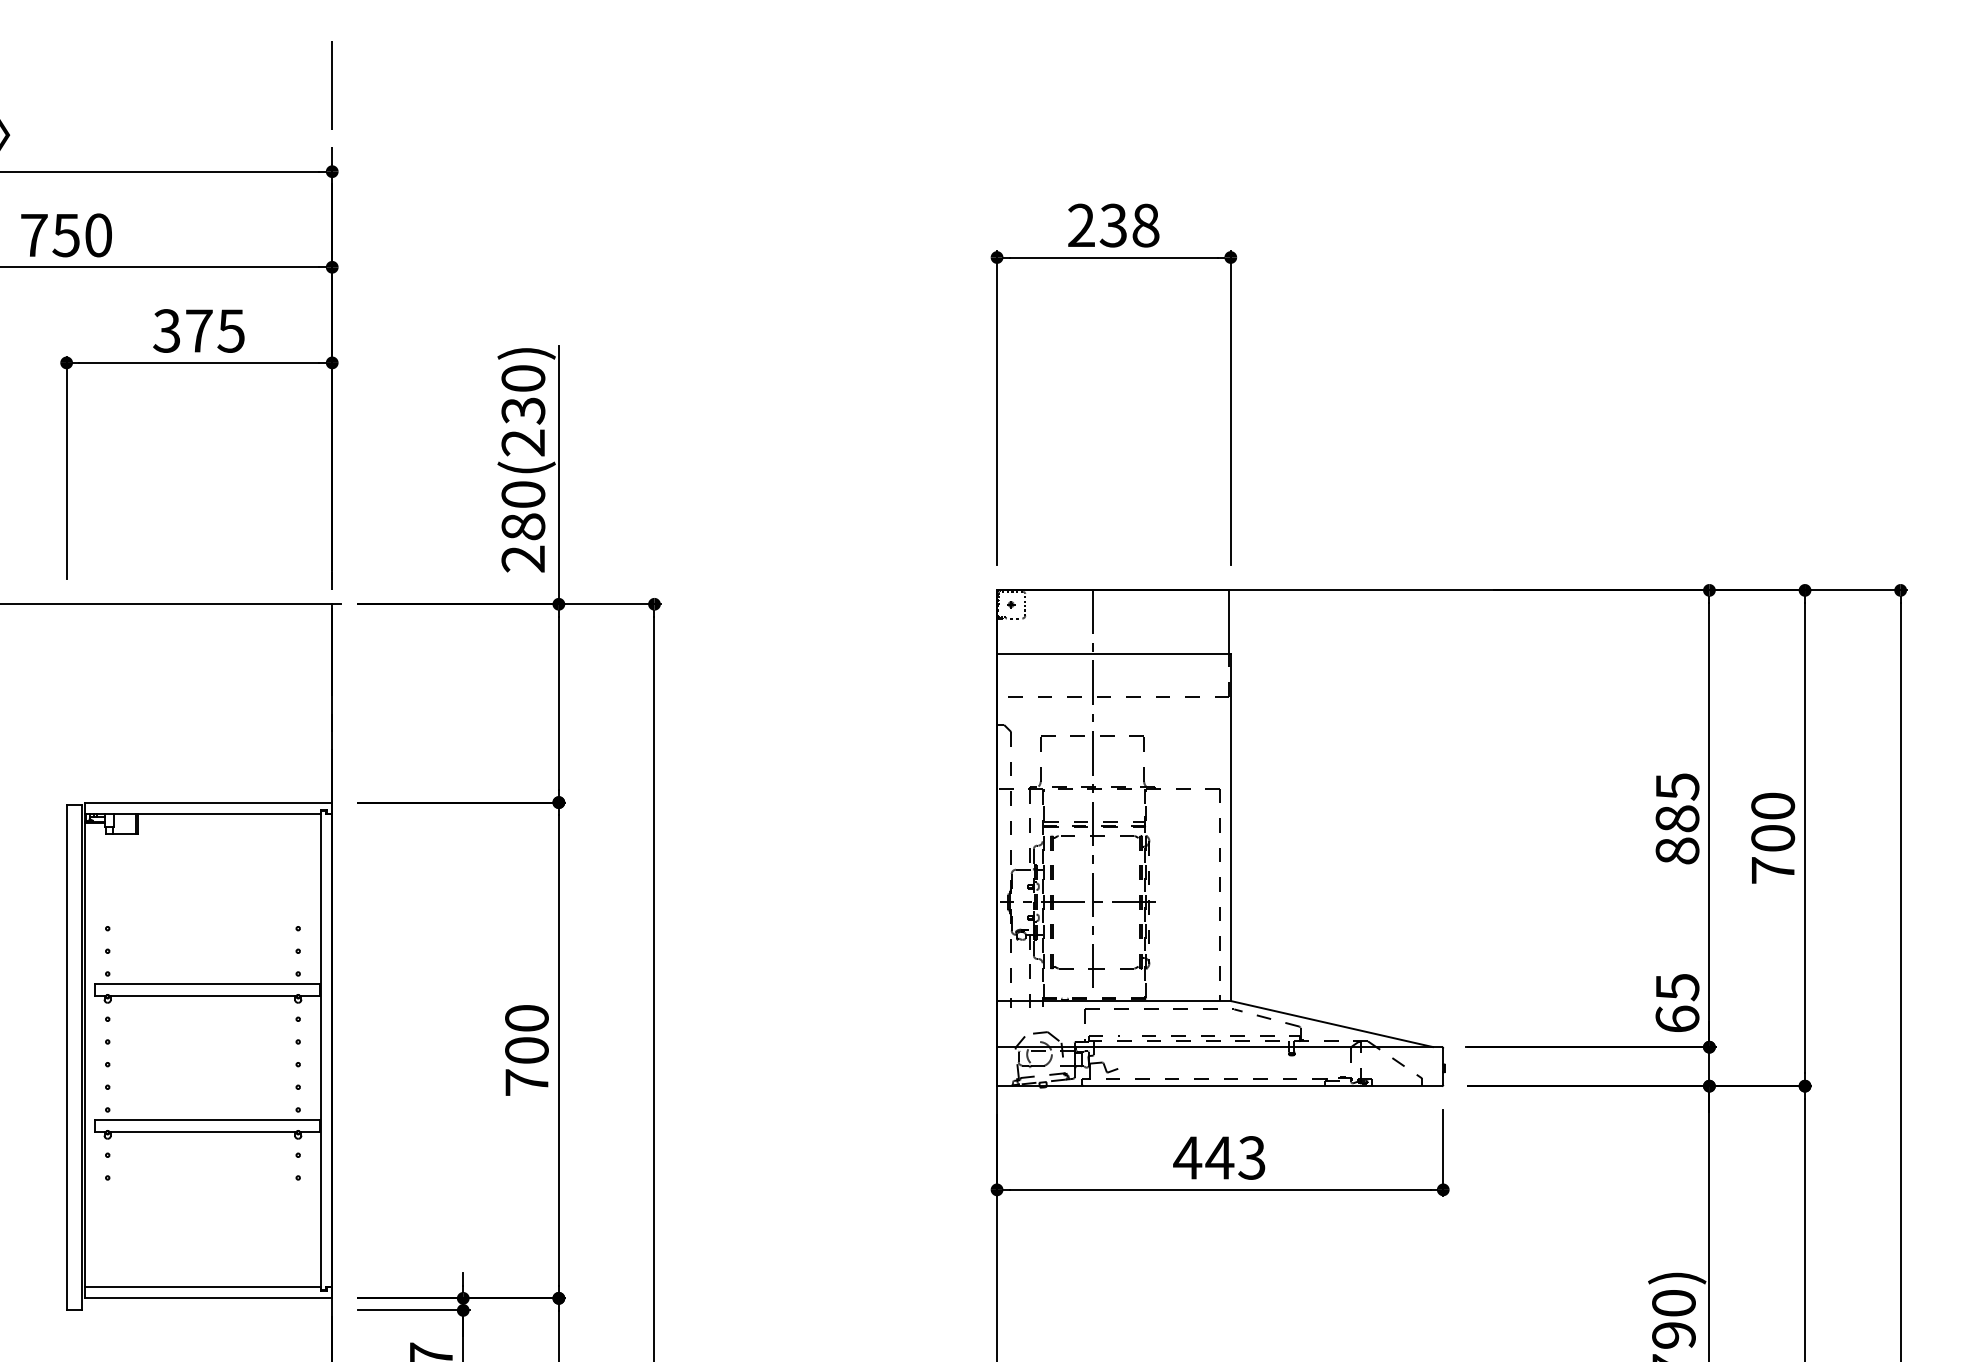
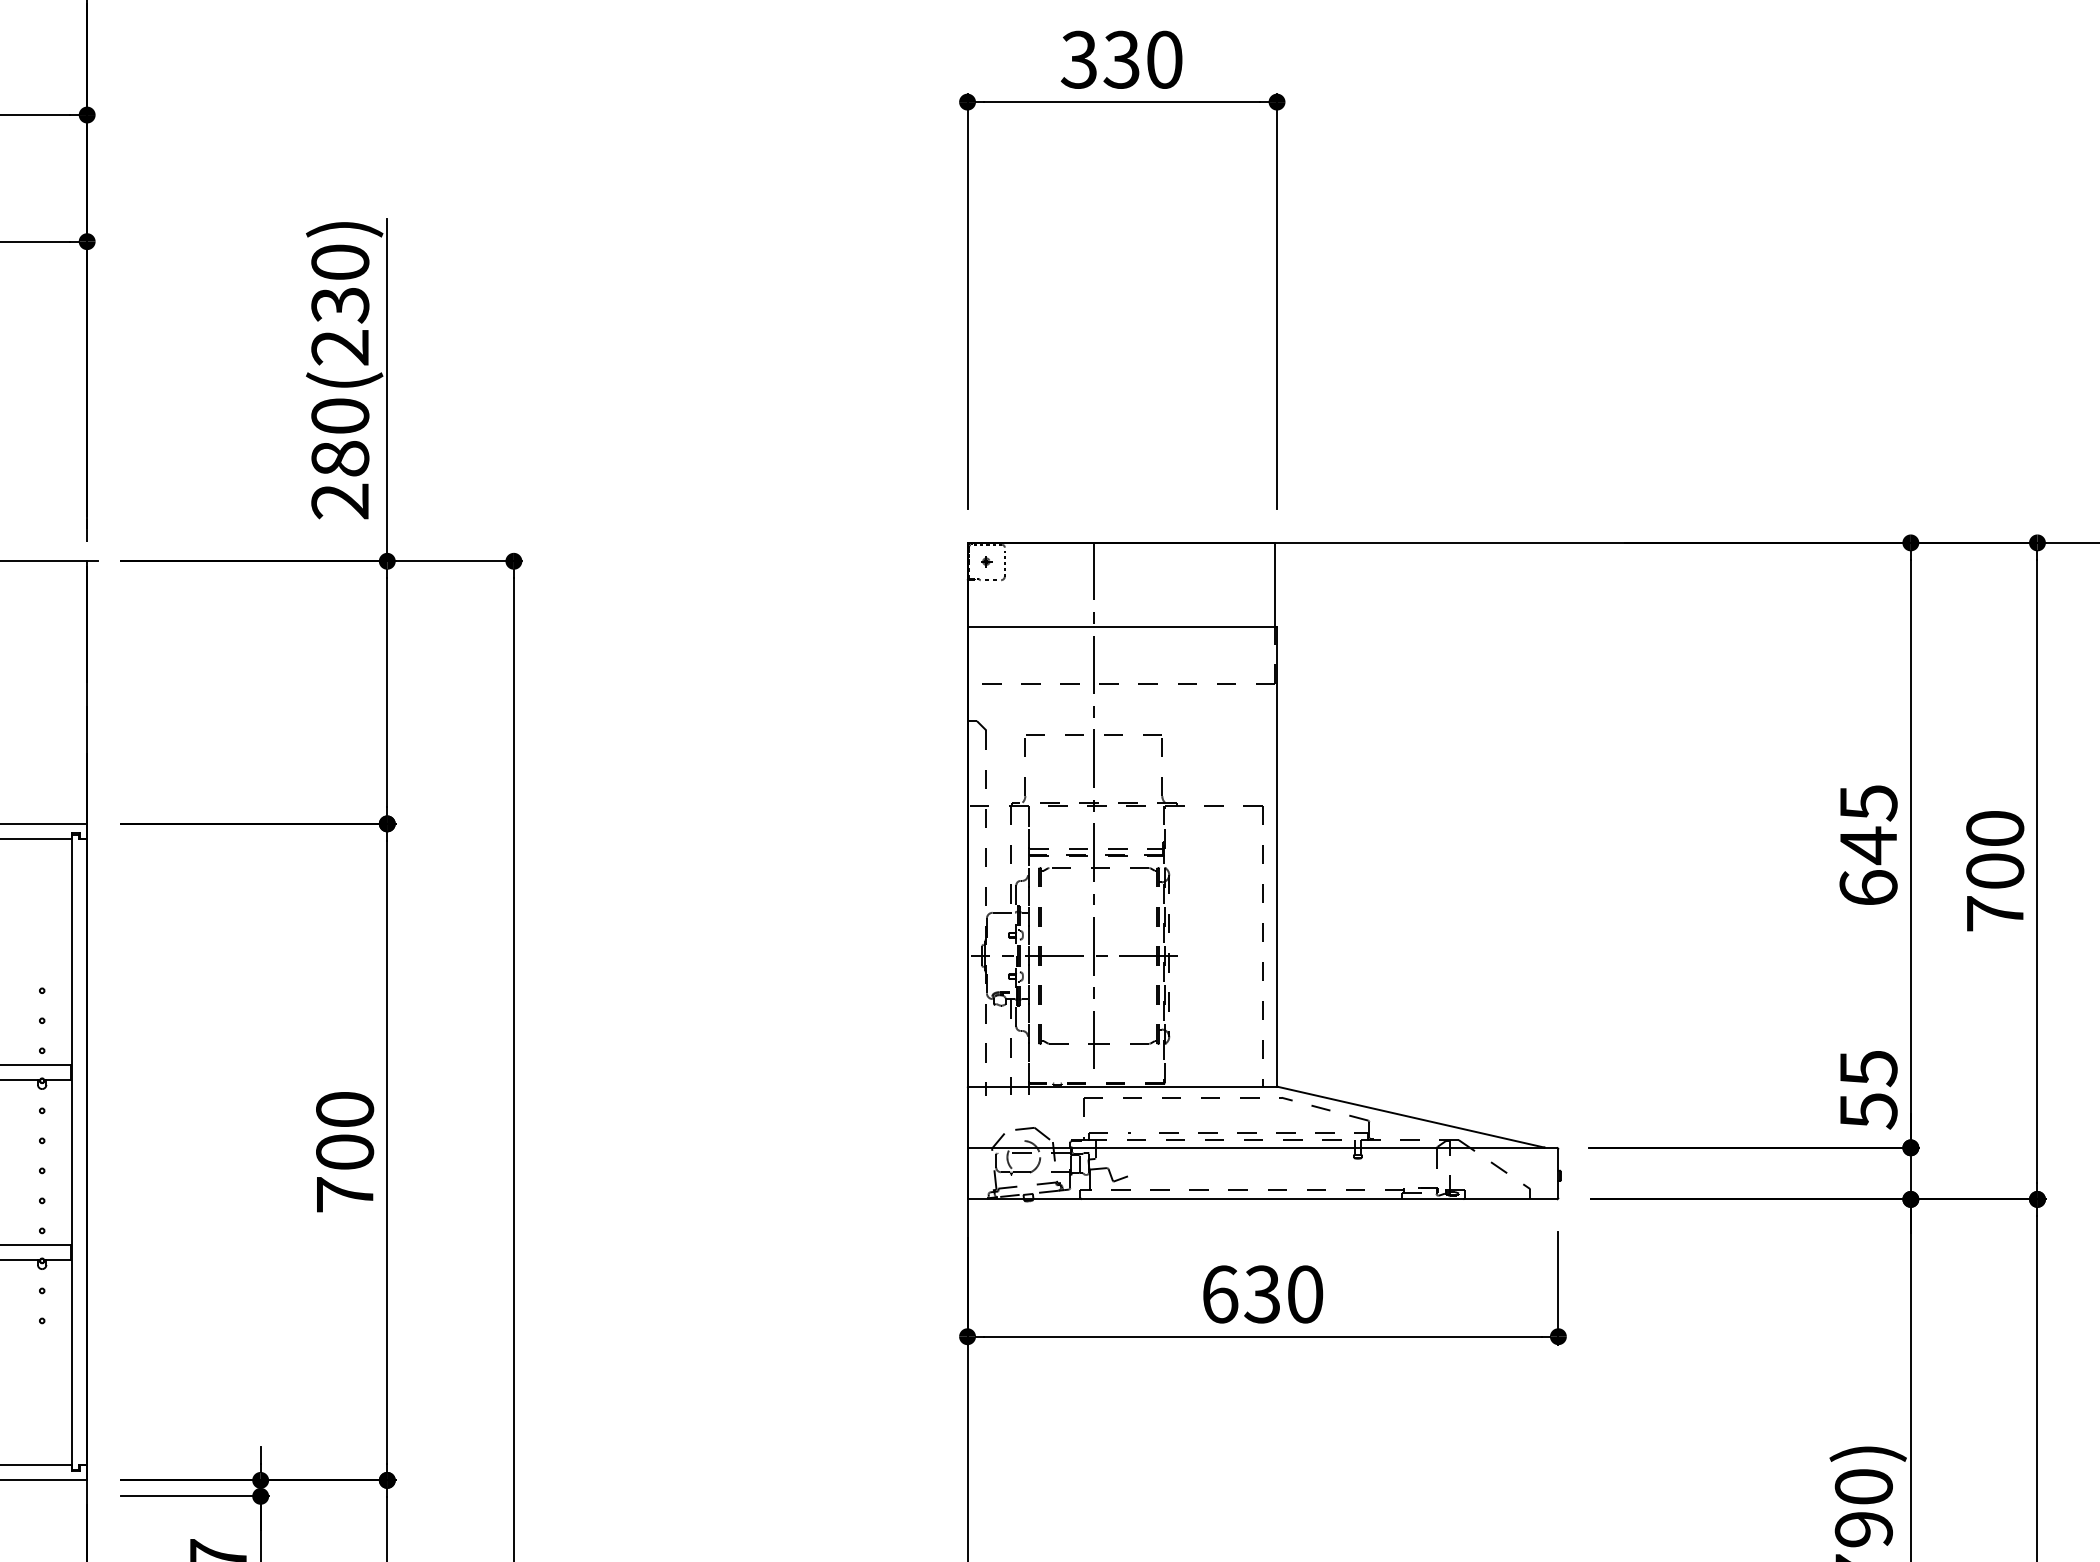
text: (1113, 225) -> (1121, 59), 238 -> 330
text: (1677, 834) -> (1868, 866), 885 -> 645
text: (1677, 1019) -> (1868, 1111), 65 -> 55
text: (1219, 1157) -> (1262, 1293), 443 -> 630

